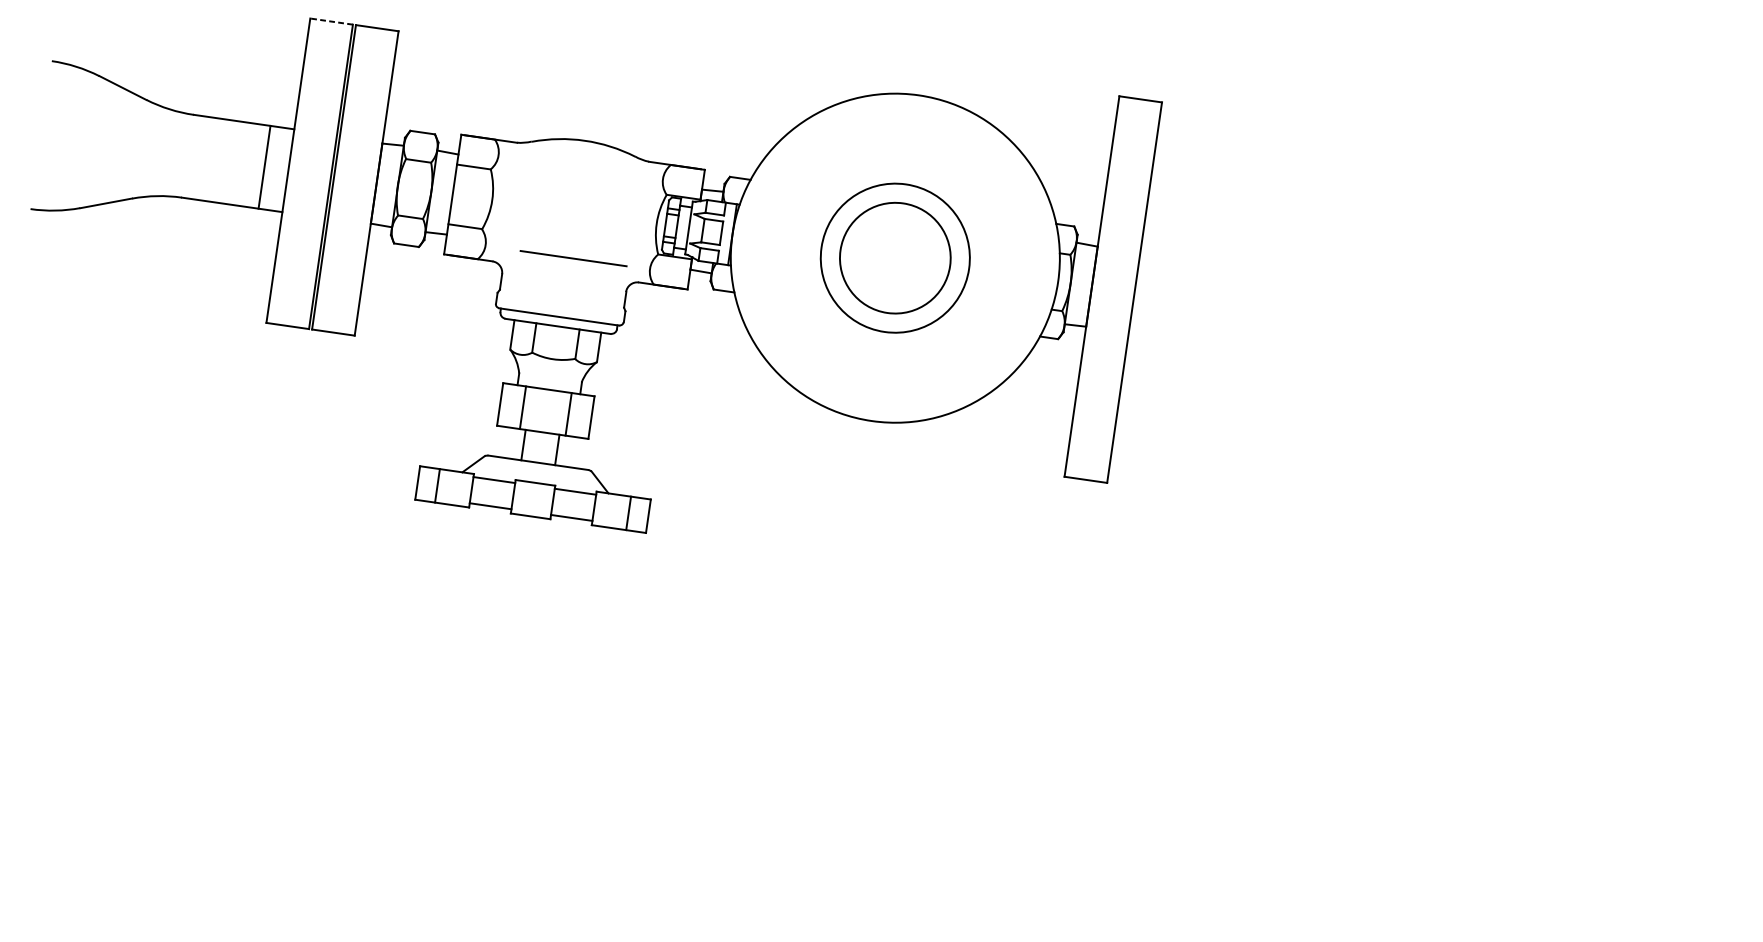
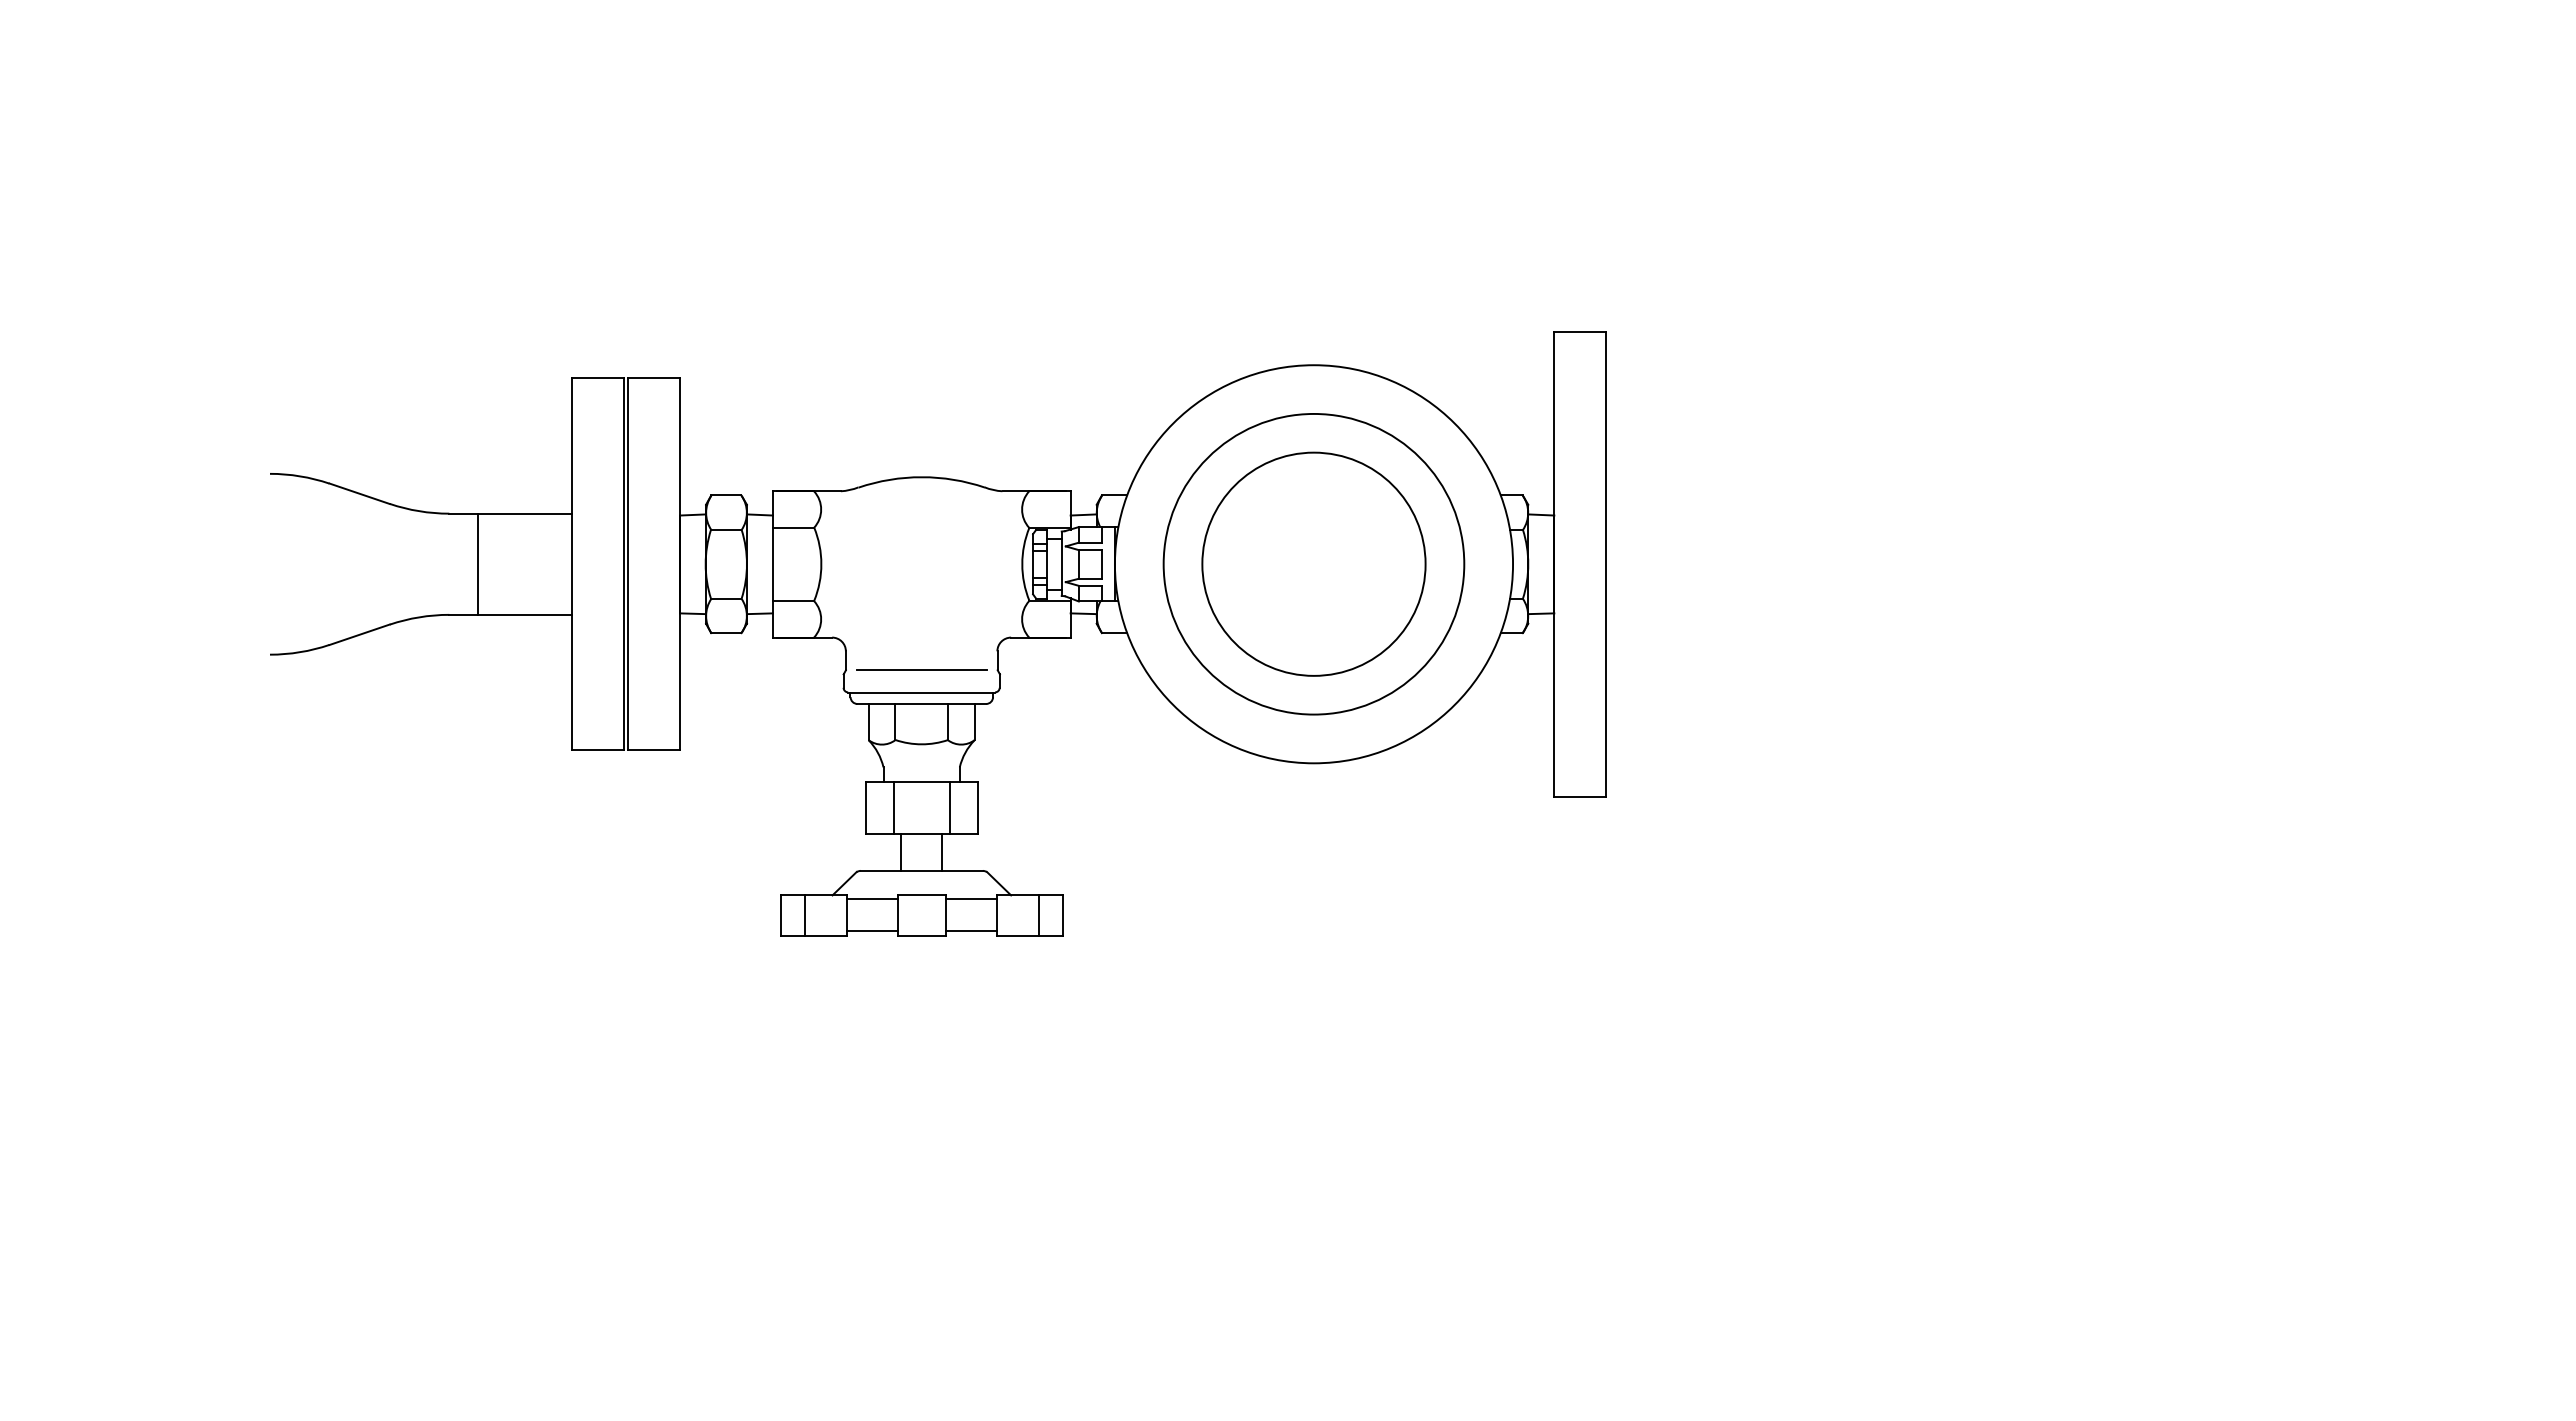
line: (331, 21) -> (597, 378), dashed -> solid
line: (264, 166) -> (477, 563), moved
line: (573, 257) -> (921, 669), moved
circle: (895, 257) -> (1313, 563), size x1.67
circle: (895, 257) -> (1313, 563), size x1.67

